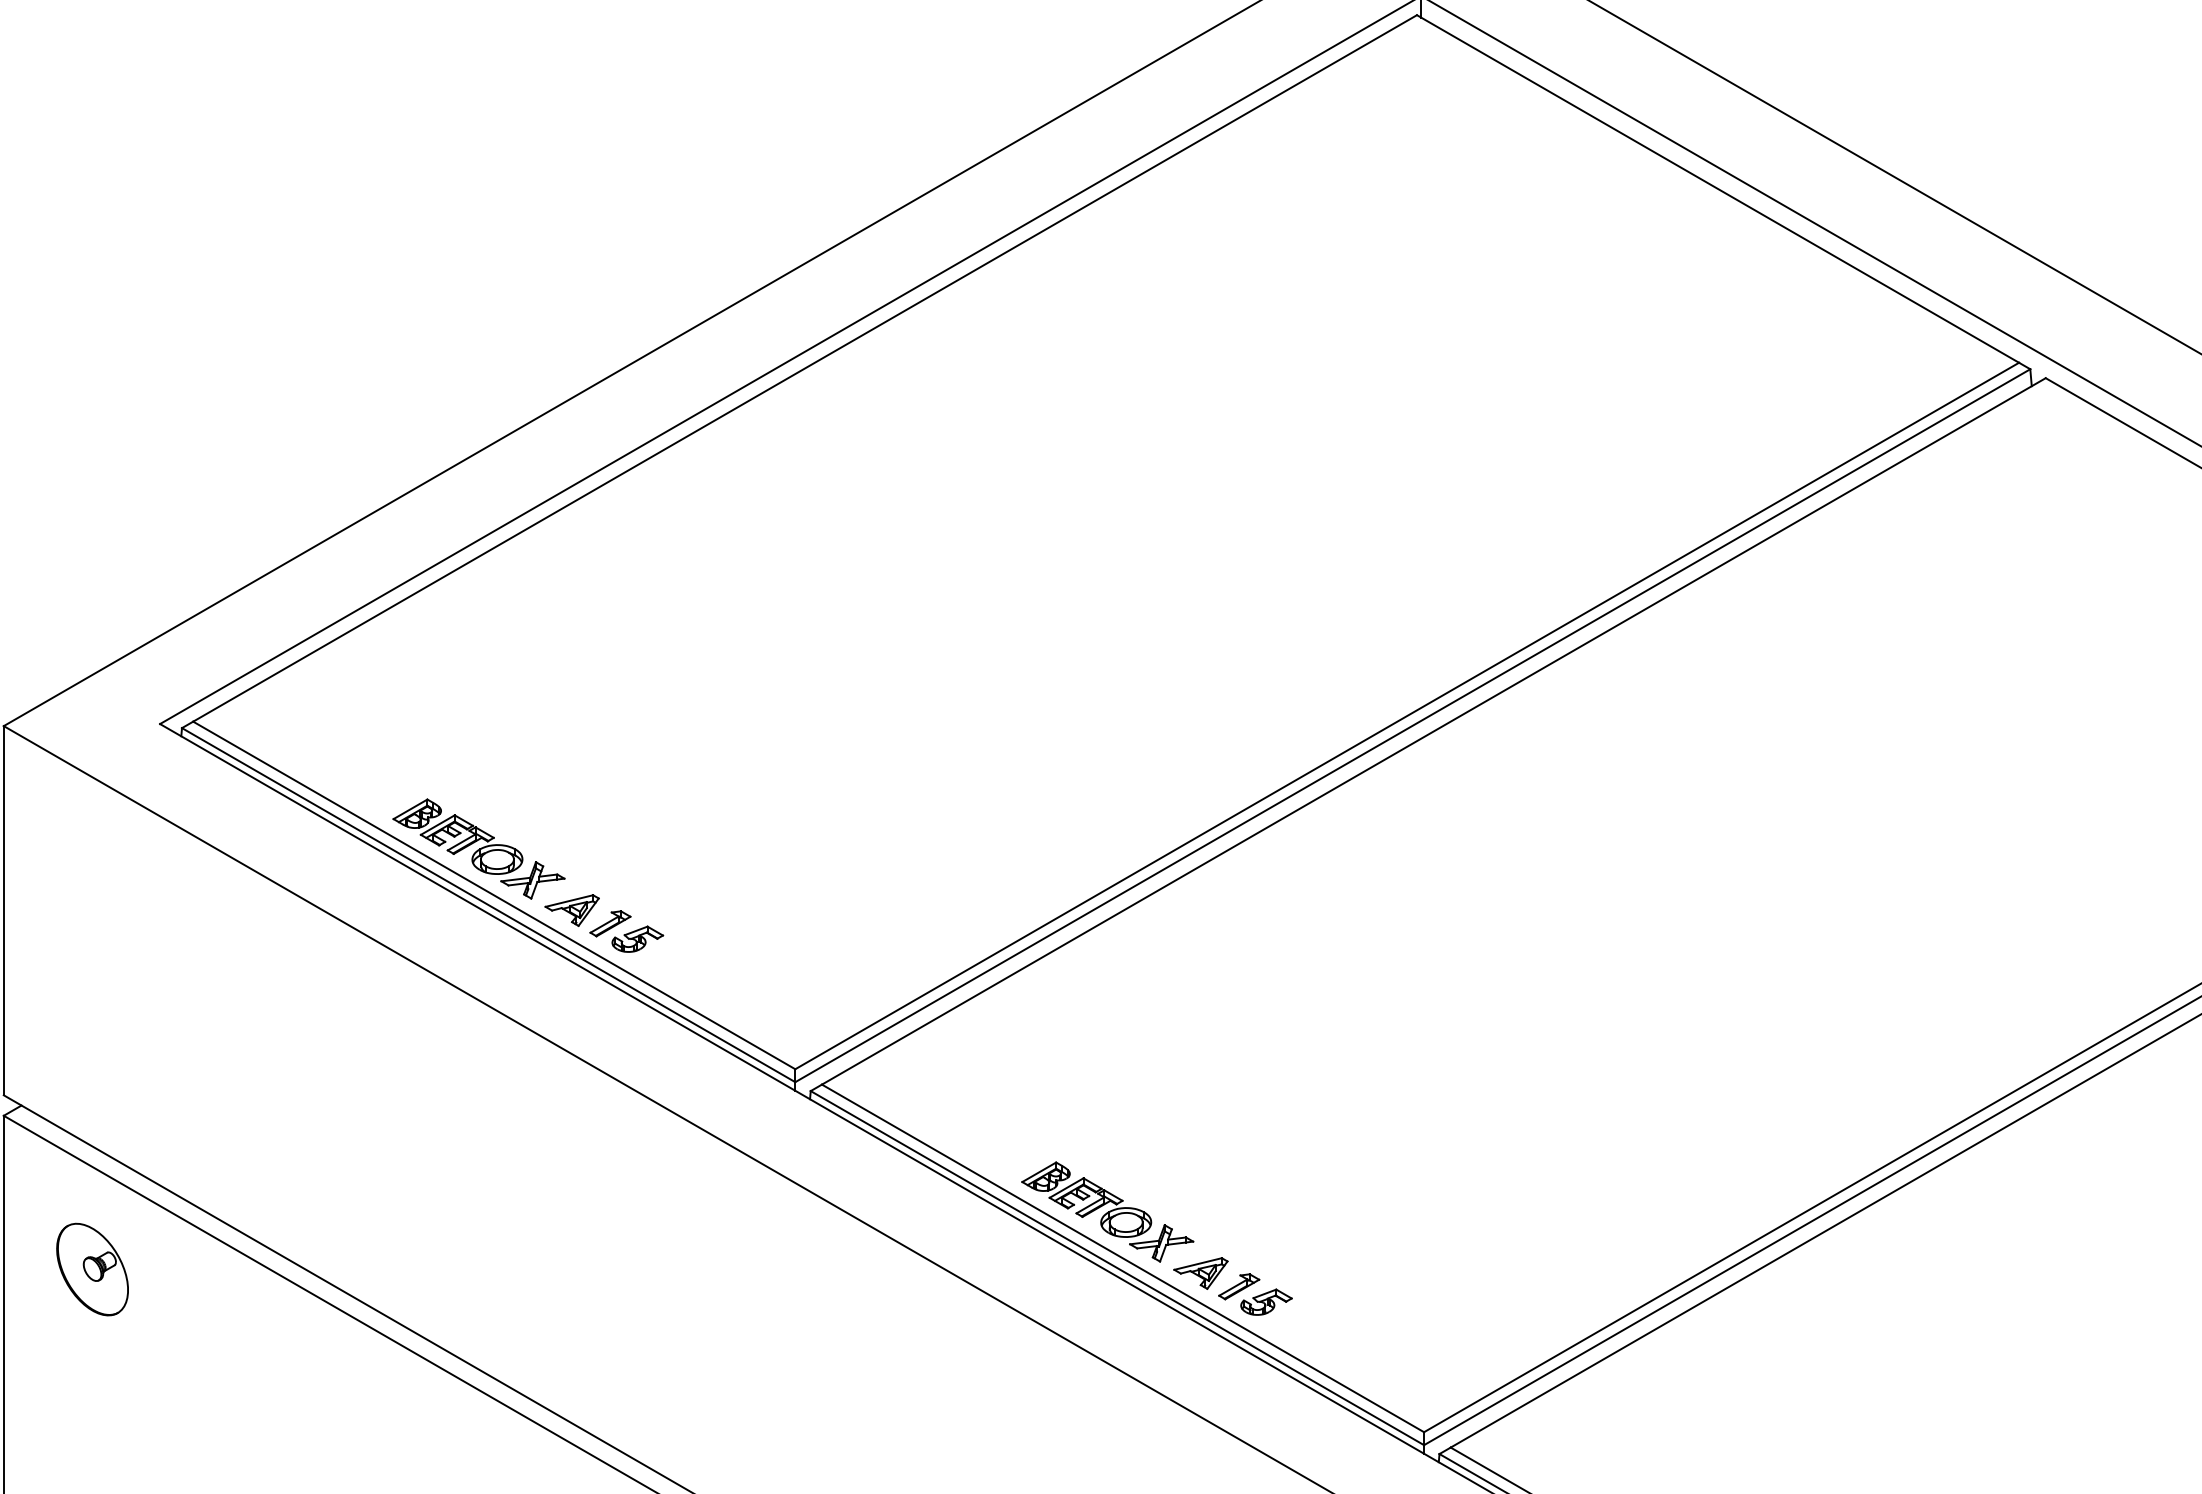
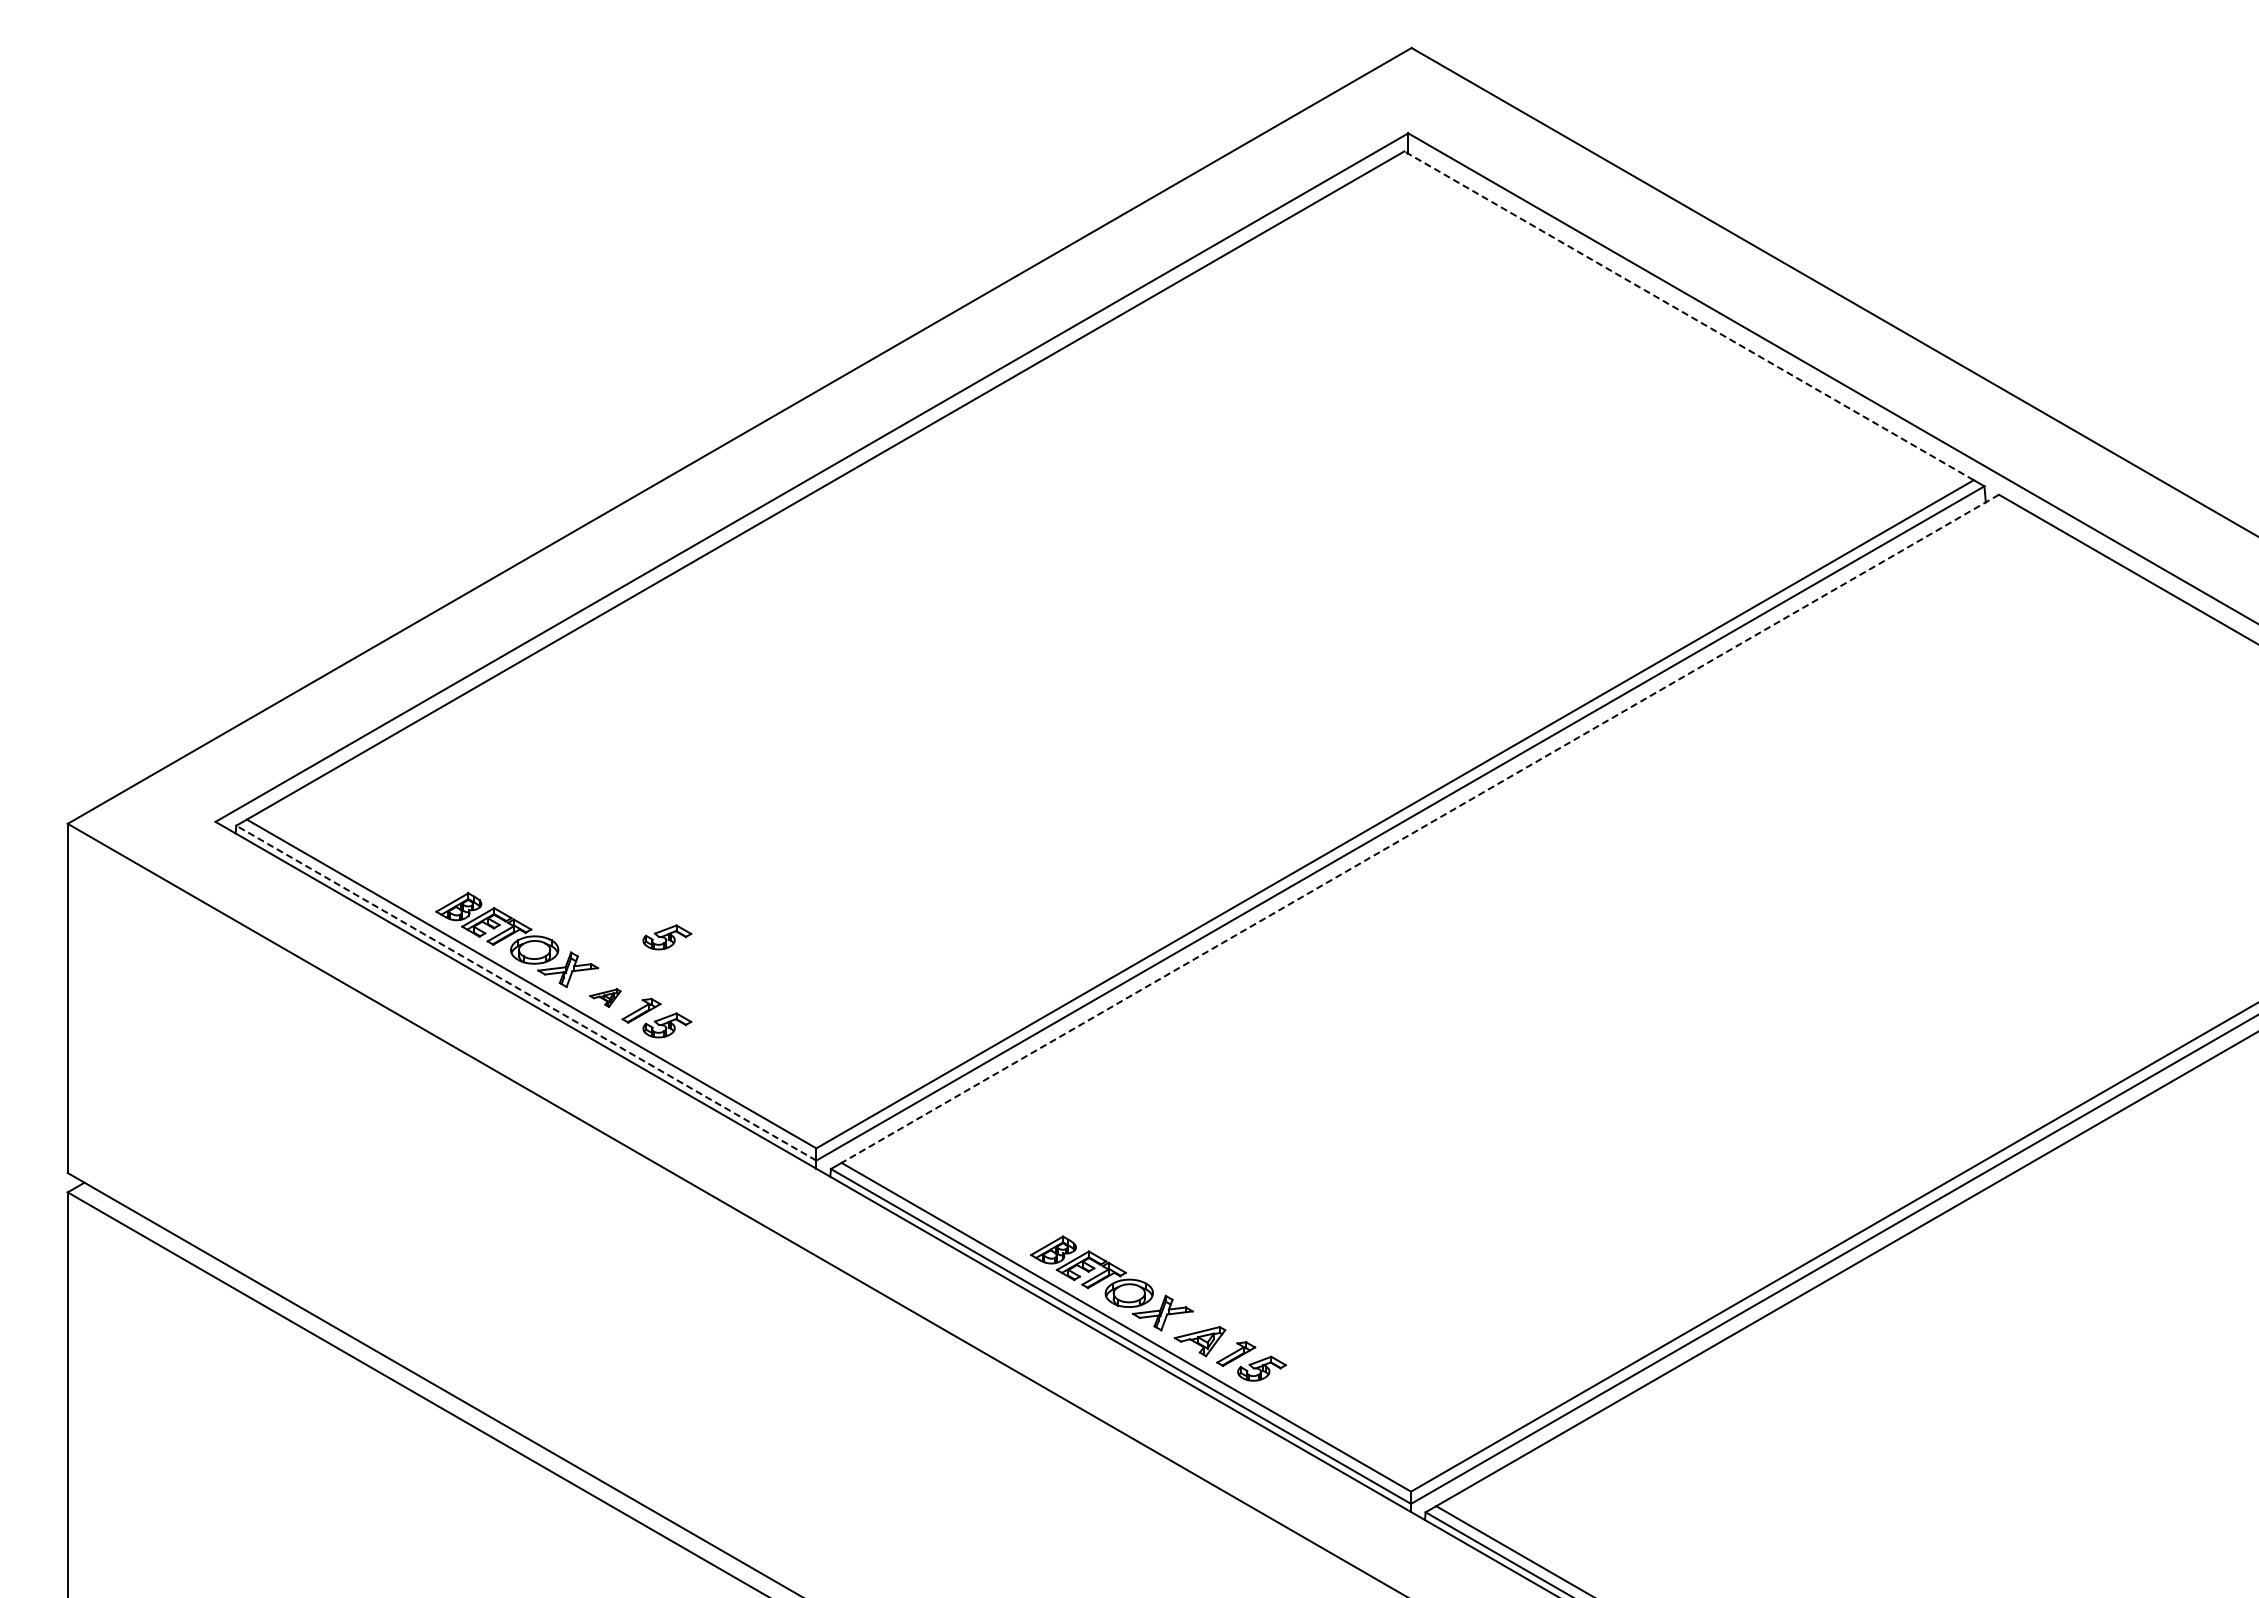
line: (1718, 188) -> (1689, 315), solid -> dashed
line: (1432, 732) -> (1419, 829), solid -> dashed
part: (637, 846) -> (667, 937), added
line: (488, 905) -> (526, 993), solid -> dashed
part: (572, 909) -> (605, 997), size x0.6
part: (92, 1269) -> (151, 1337), removed

